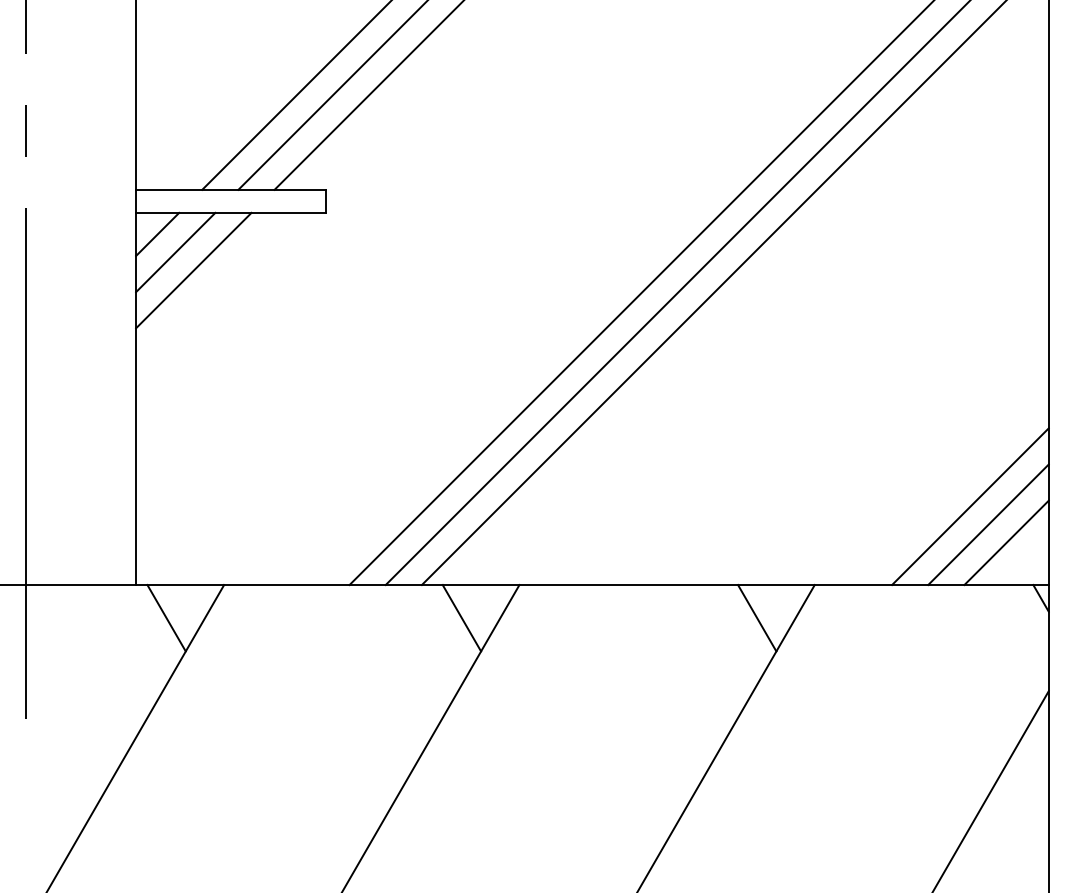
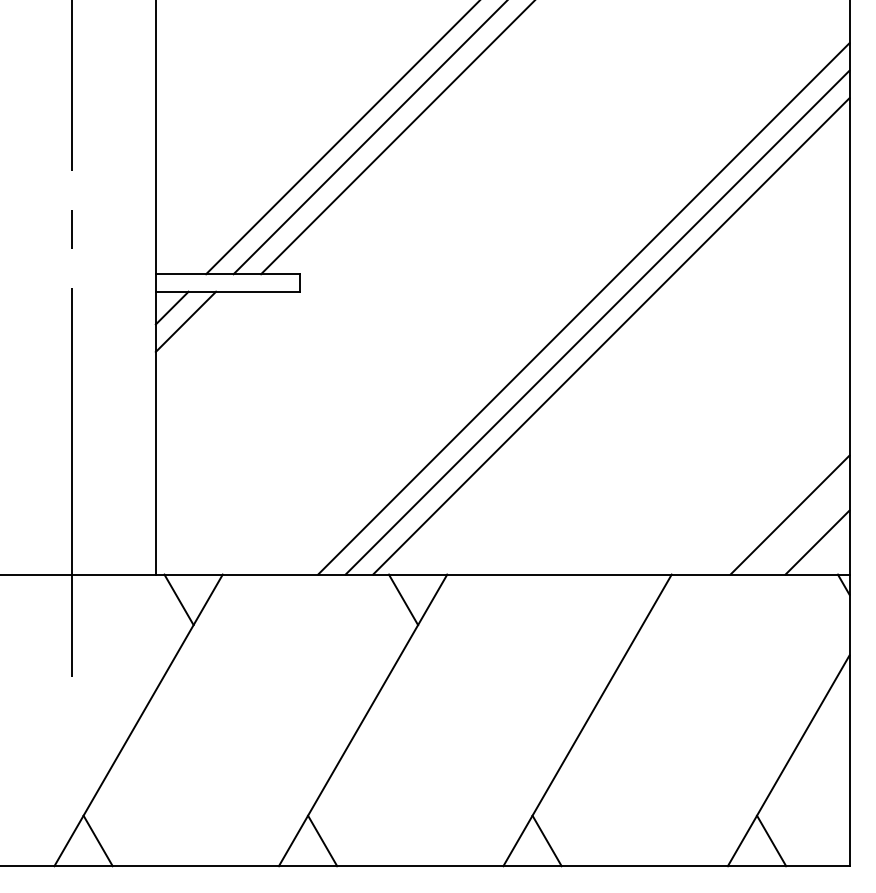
line: (193, 270) -> (199, 335), removed
line: (988, 524) -> (803, 528), removed
line: (756, 617) -> (627, 599), removed

